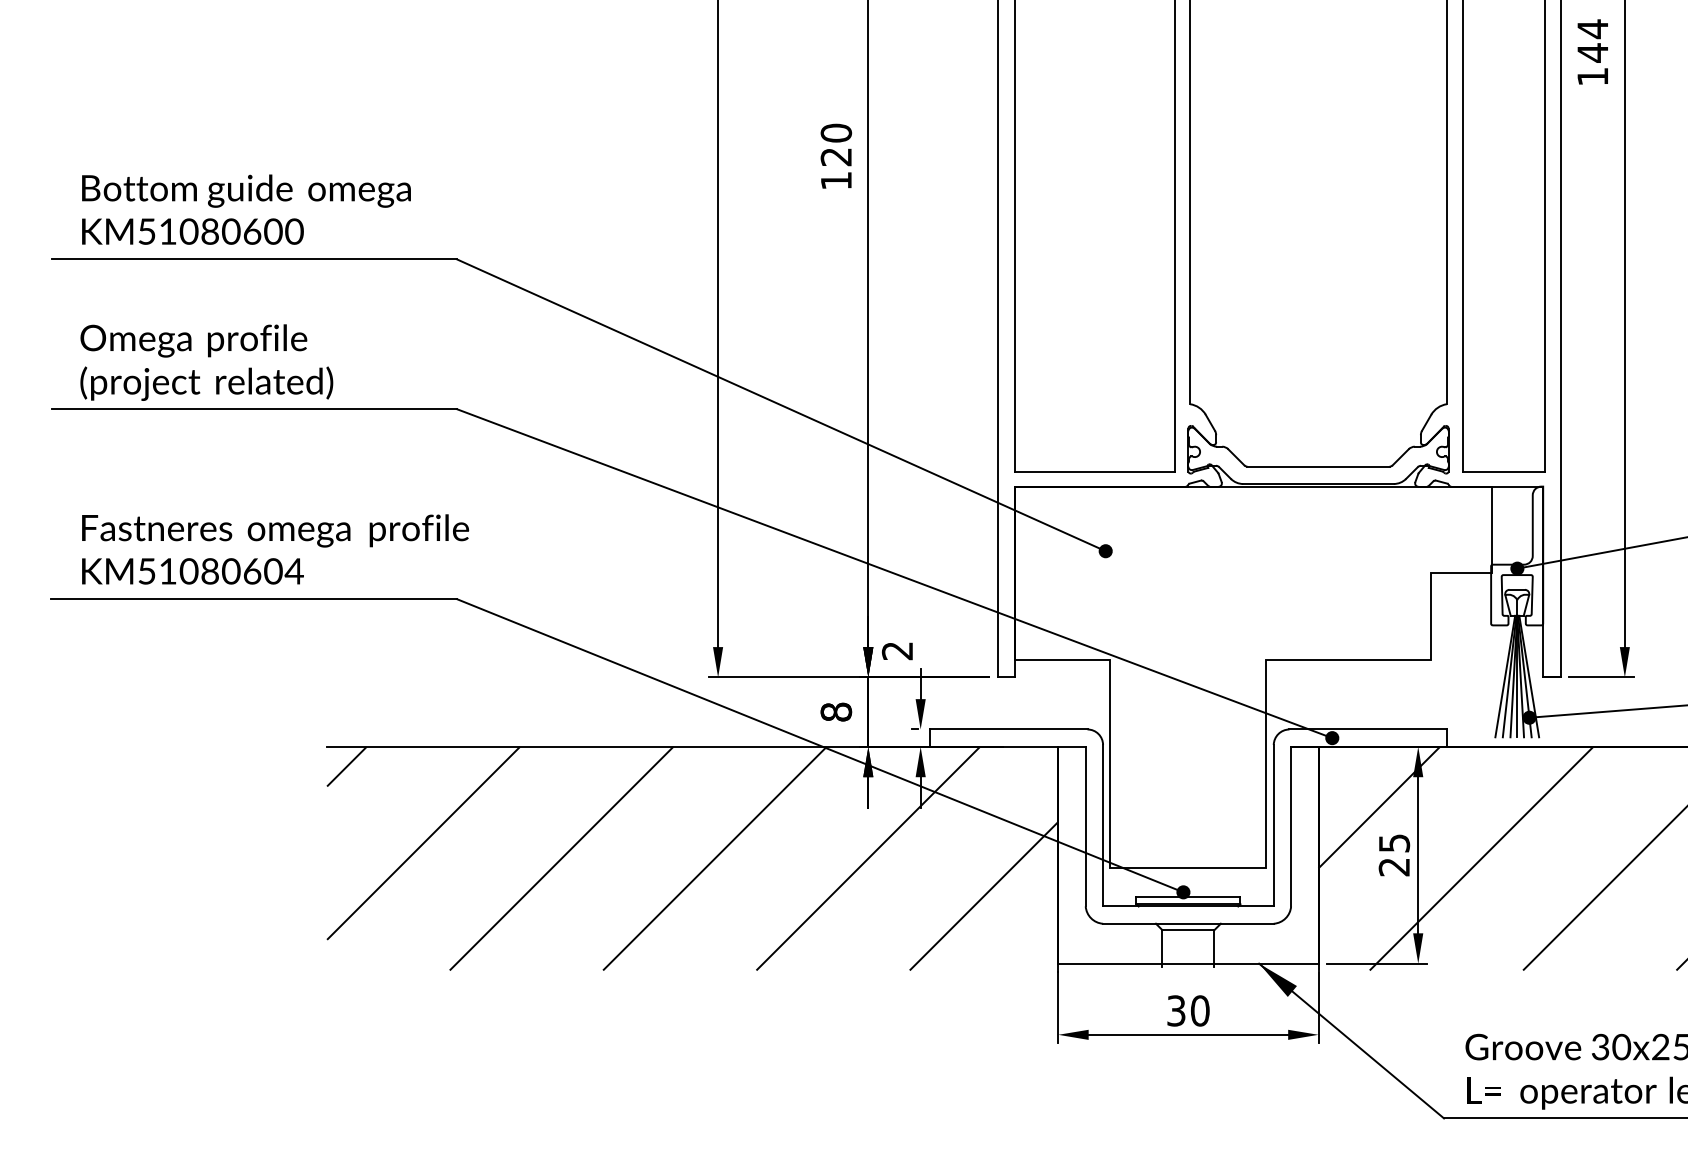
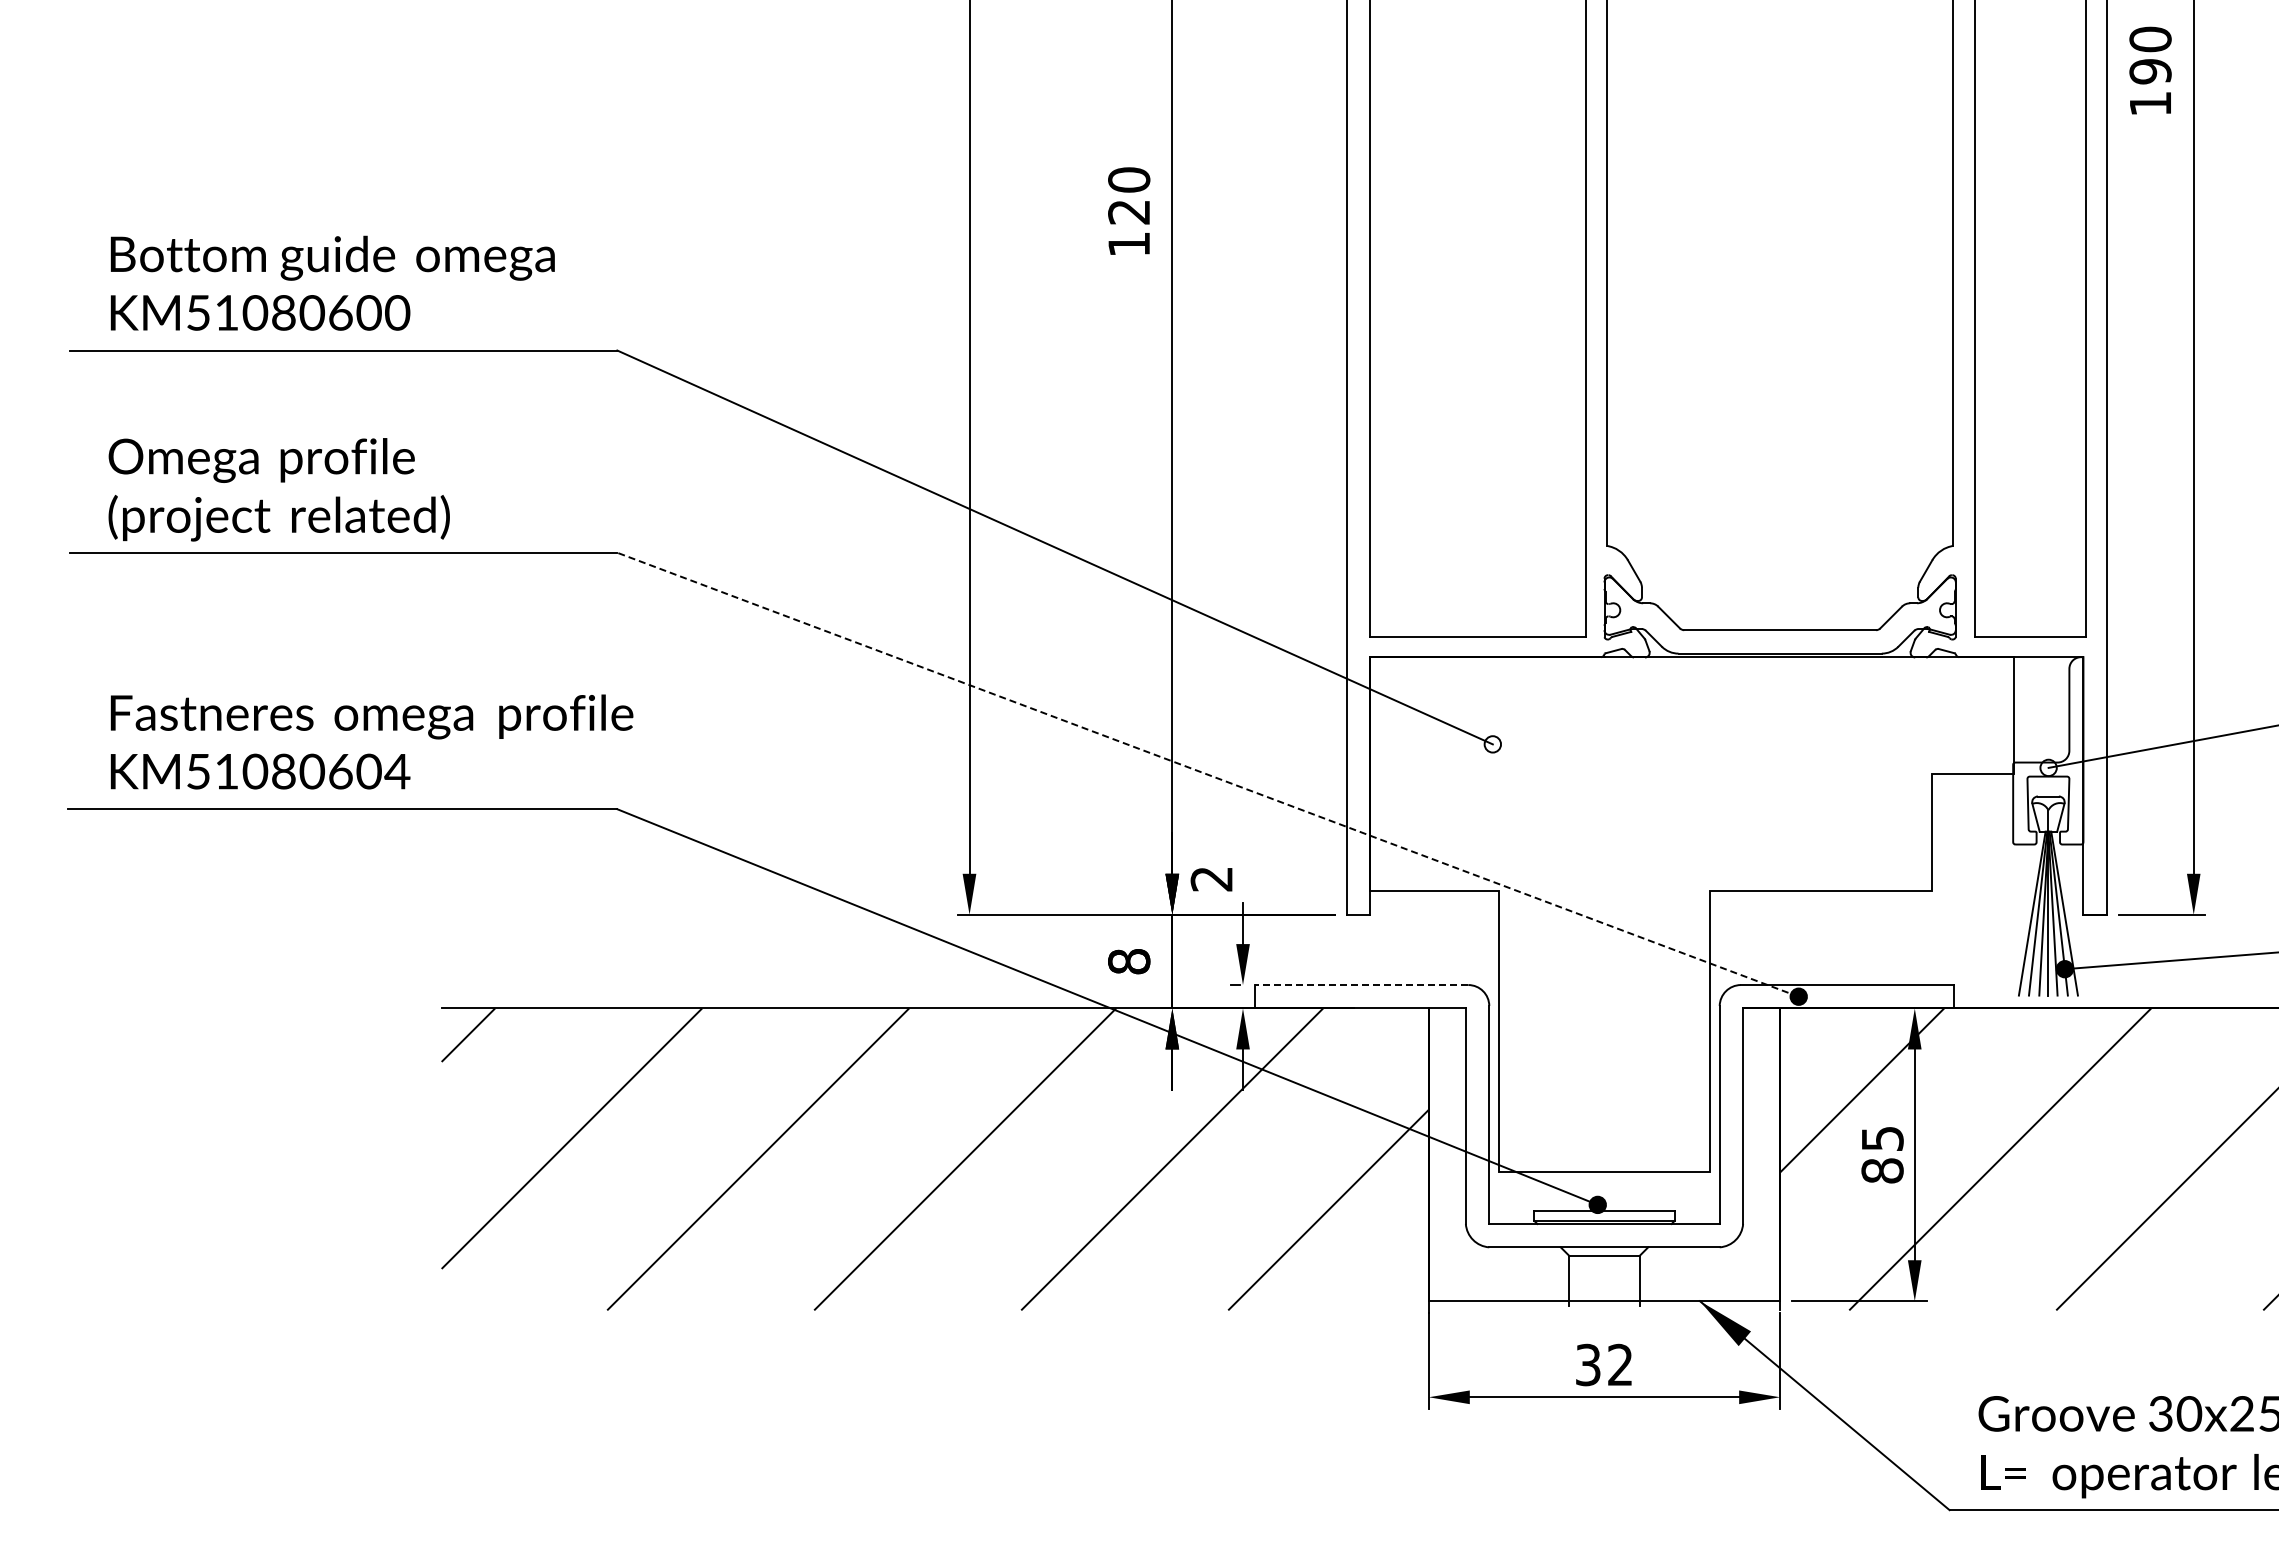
text: (1592, 40) -> (2150, 55), 144 -> 190
fill: (1105, 551) -> (1492, 744), removed
fill: (1517, 568) -> (2048, 767), removed
line: (894, 573) -> (1207, 774), solid -> dashed
line: (1008, 729) -> (1361, 985), solid -> dashed
text: (1394, 866) -> (1882, 1170), 25 -> 85
text: (1200, 1010) -> (1620, 1364), 30 -> 32

